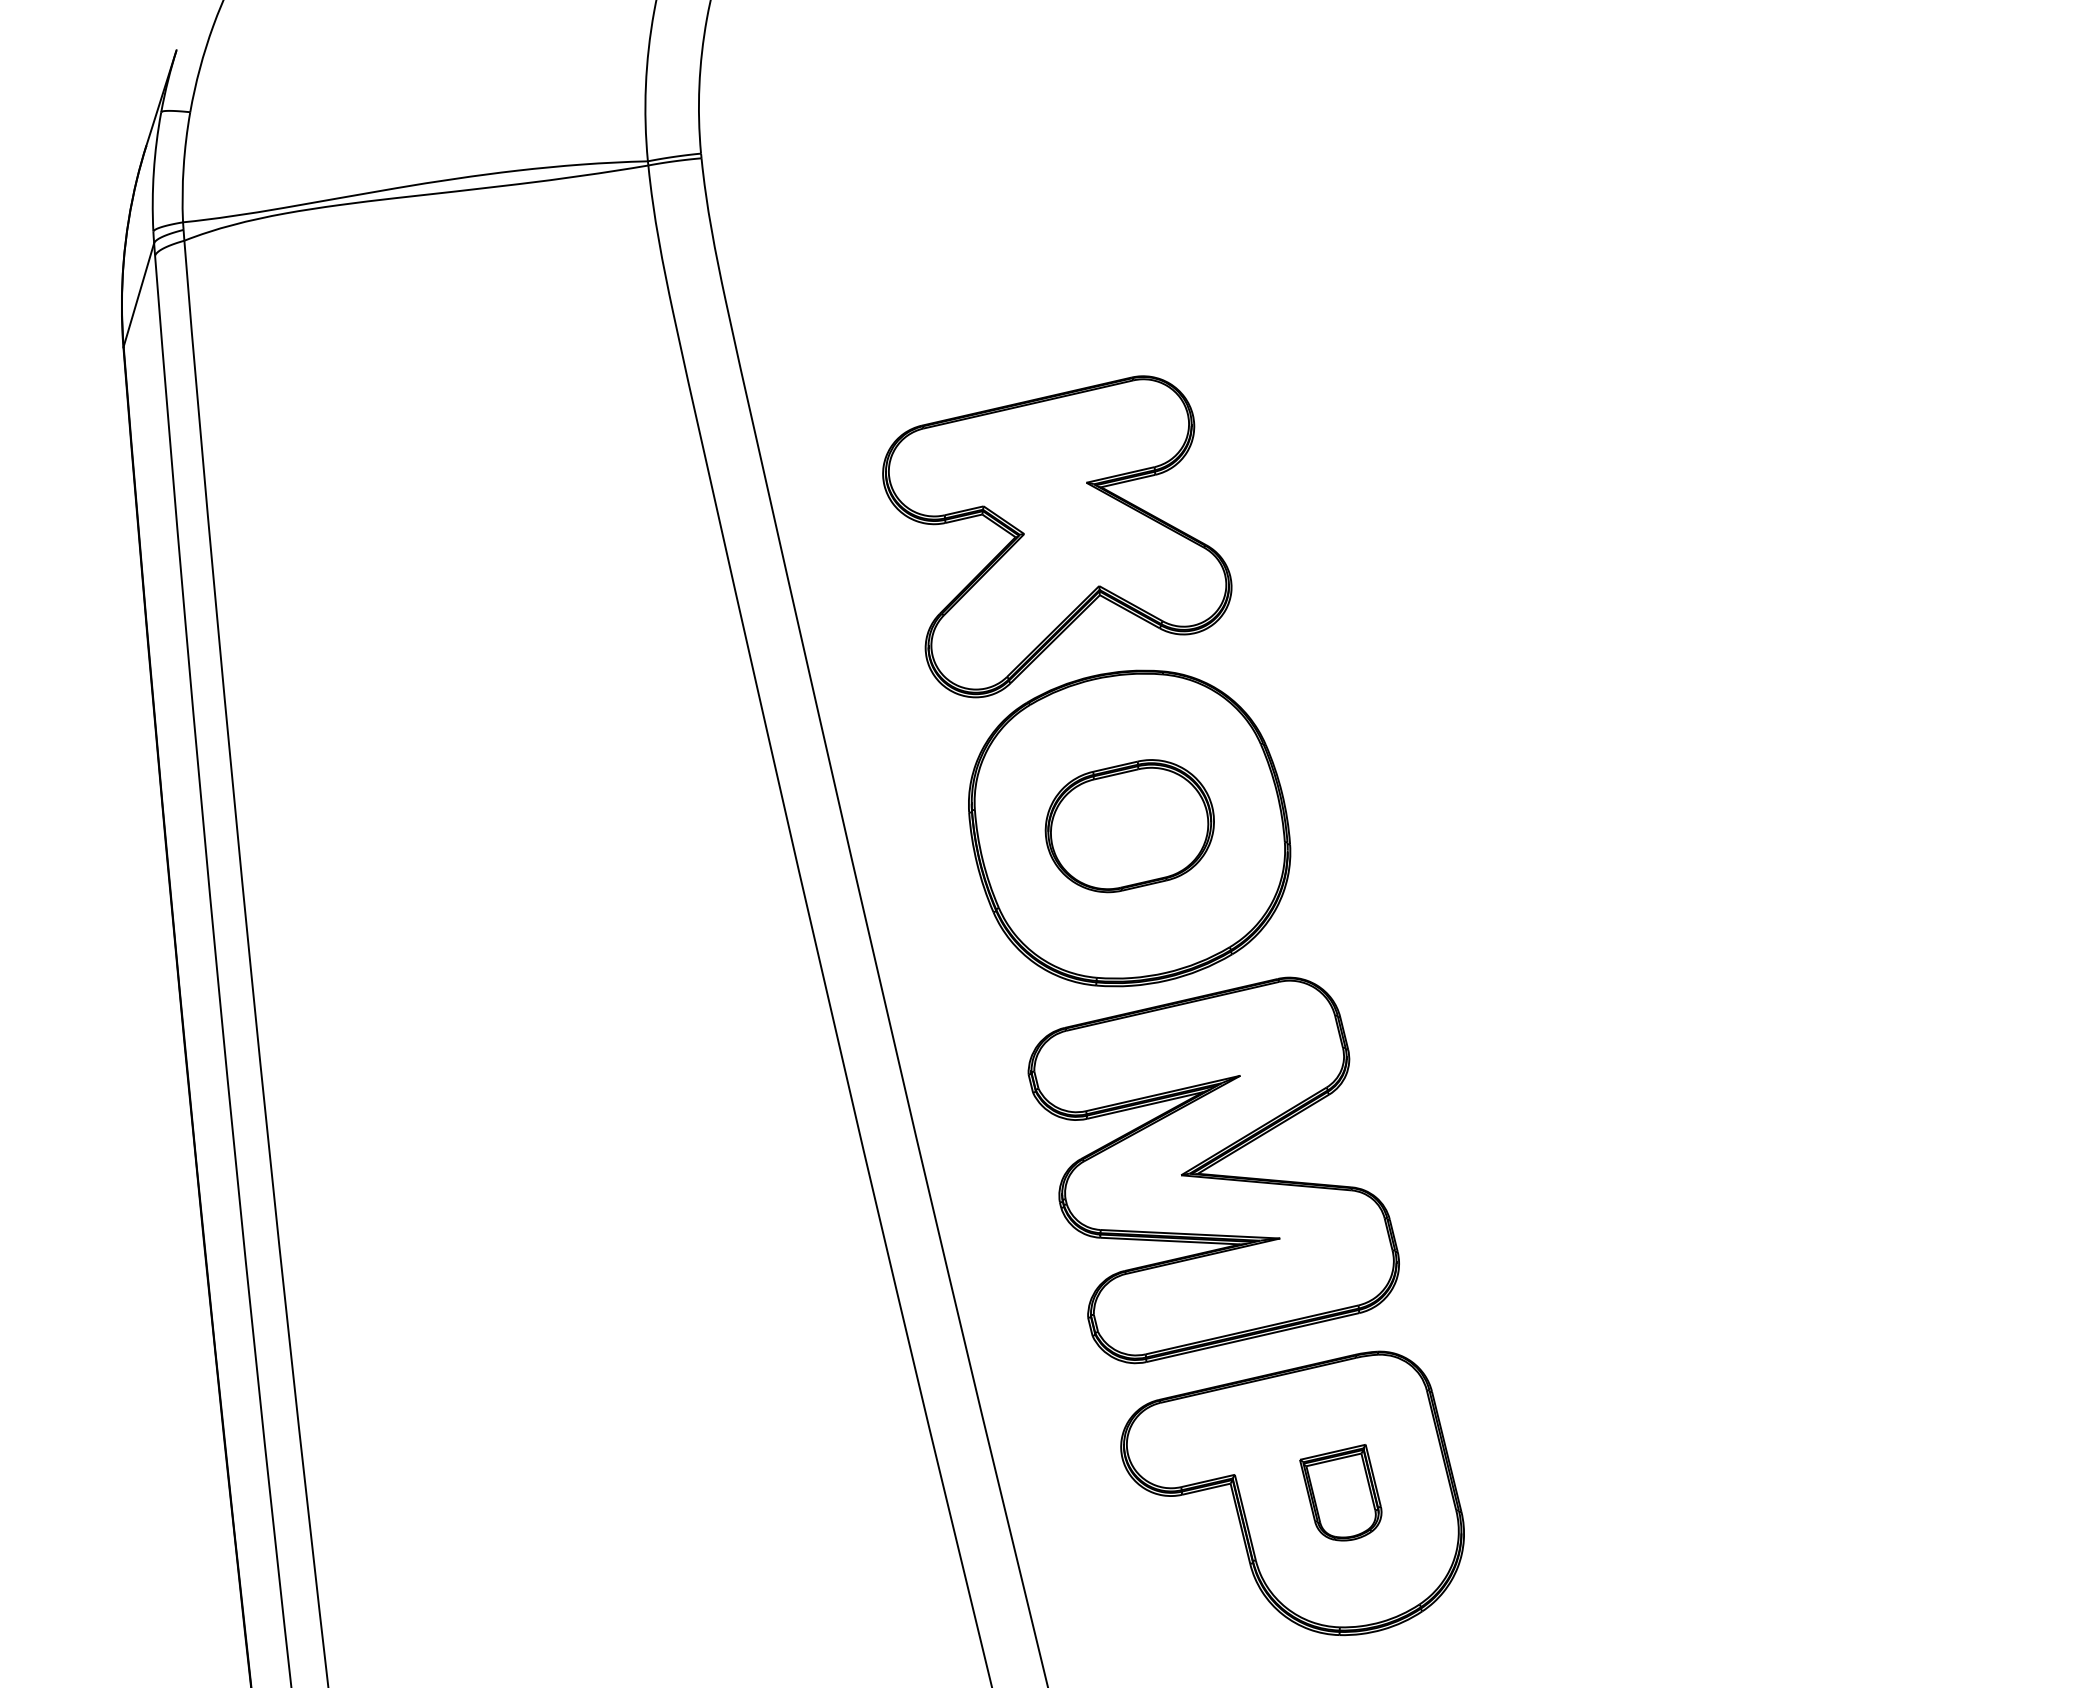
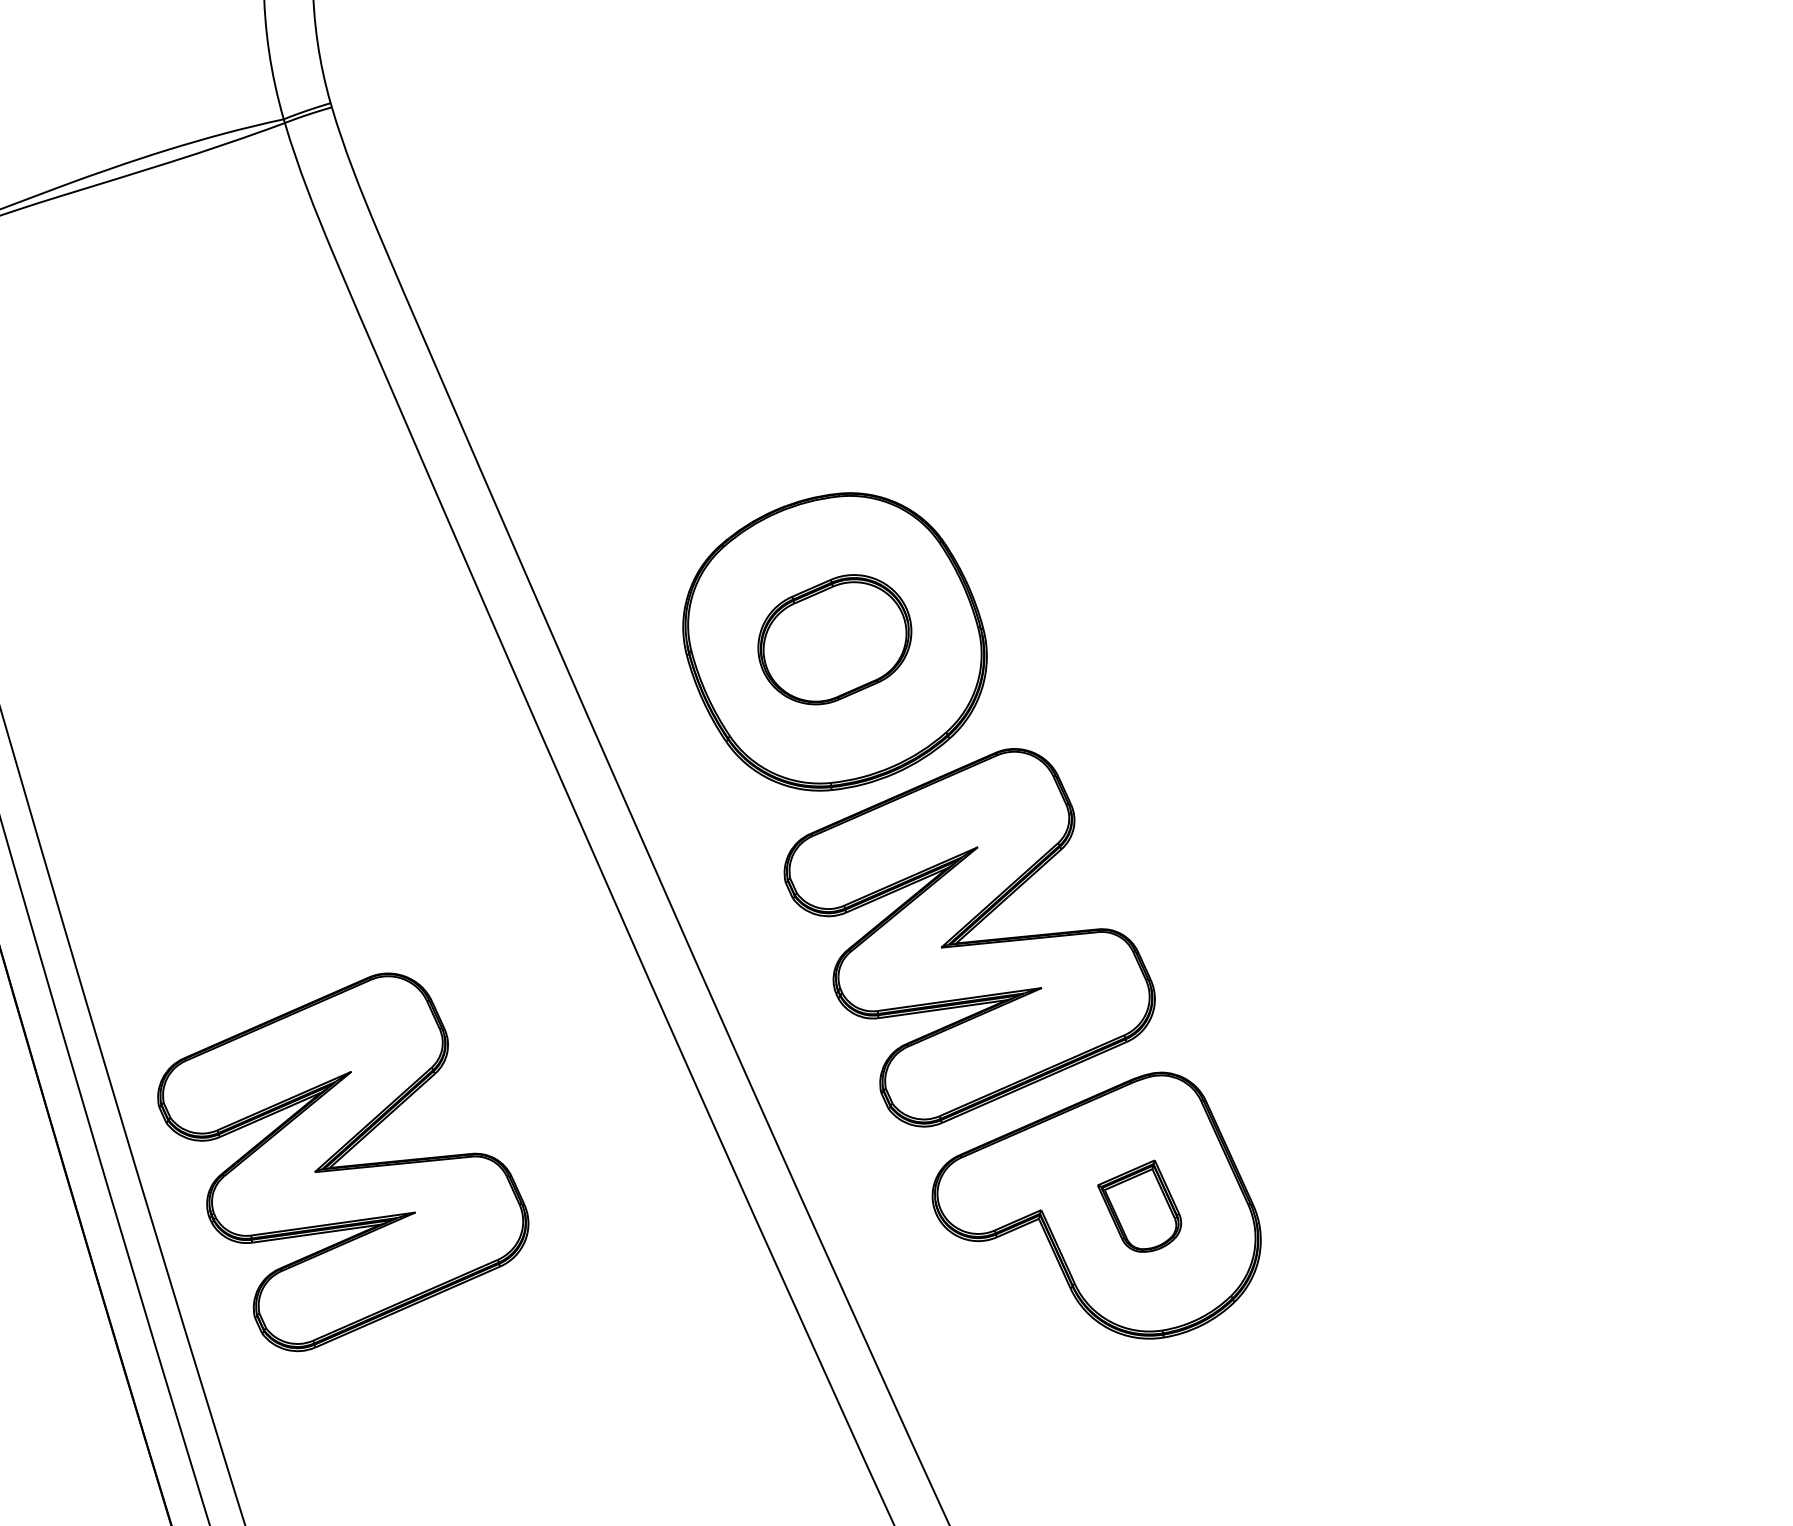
part: (1057, 536) -> (719, 389), removed
part: (501, 1283) -> (343, 1162), added

